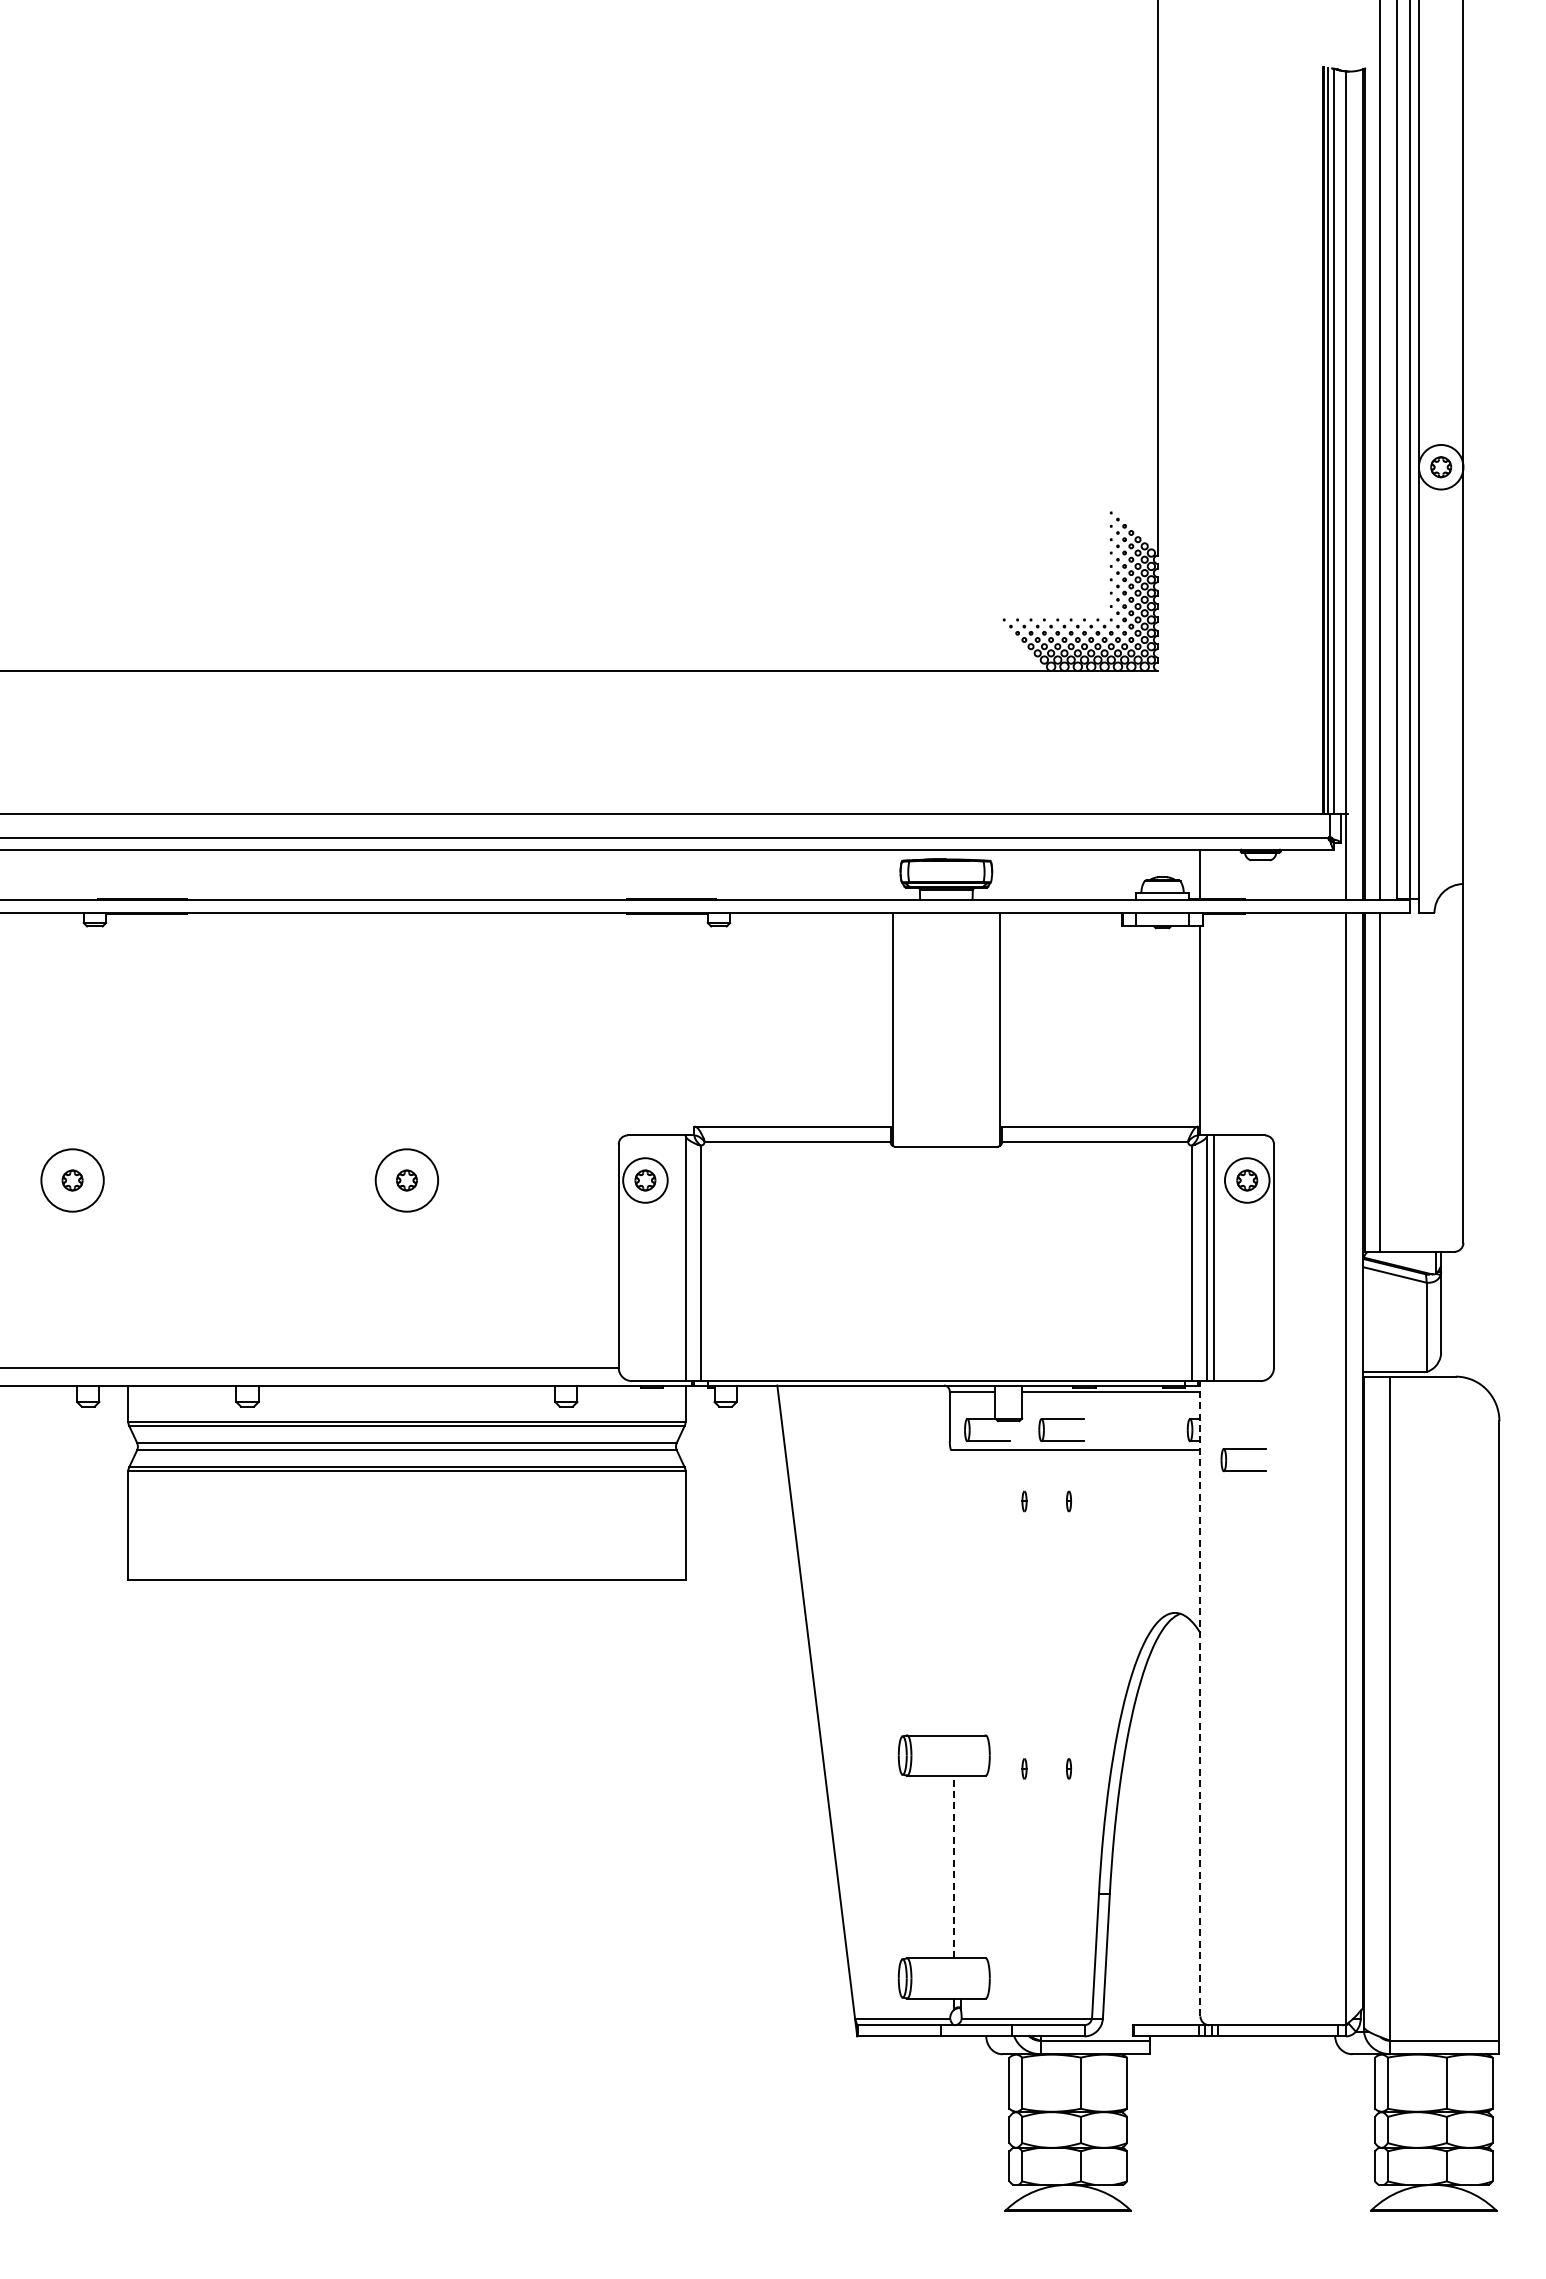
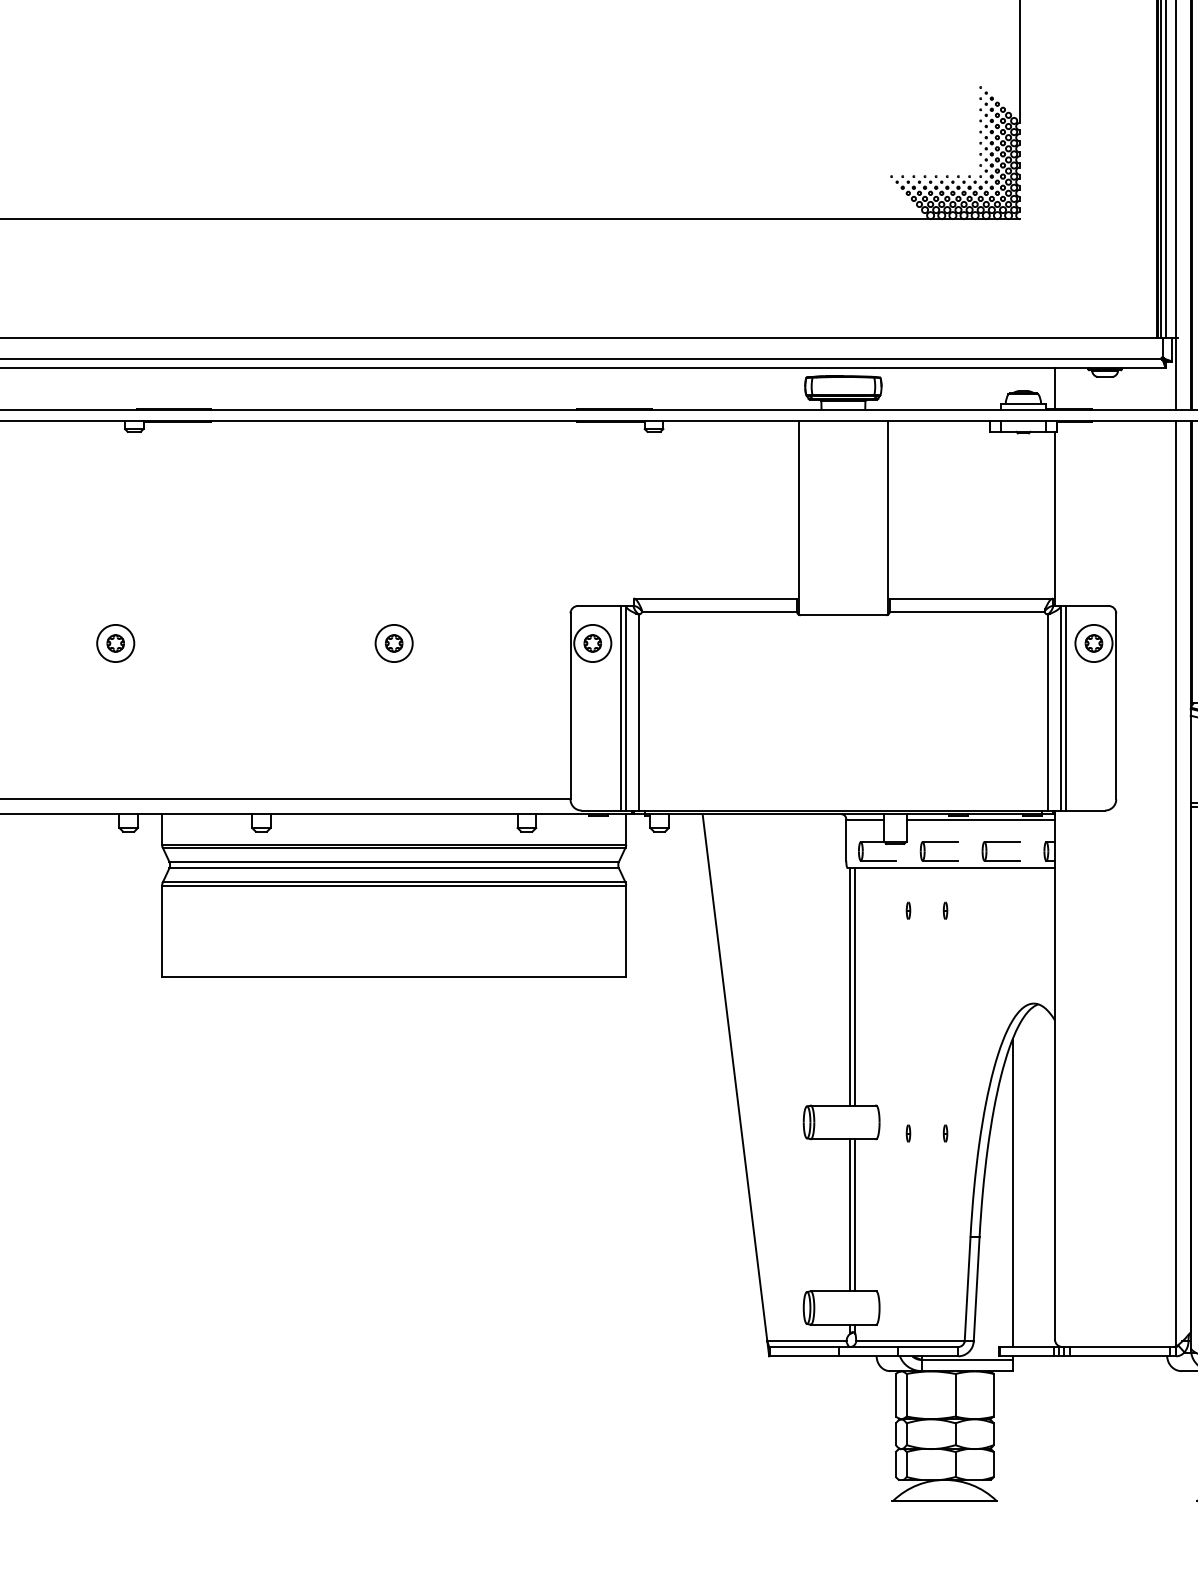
circle: (72, 1180) -> (115, 643), size x0.71
circle: (406, 1180) -> (393, 643), size x0.71
line: (678, 1258) -> (620, 708), added
part: (1243, 1449) -> (1000, 842), moved
line: (954, 1592) -> (850, 986), added
line: (960, 1592) -> (855, 986), added
line: (1200, 1698) -> (1055, 1074), dashed -> solid
line: (1149, 1840) -> (1012, 1193), added
line: (954, 1866) -> (850, 1214), dashed -> solid
line: (960, 1866) -> (855, 1214), added

